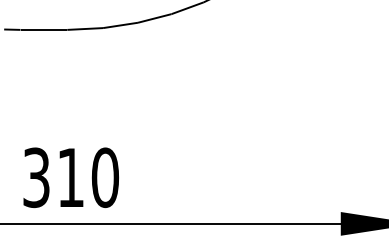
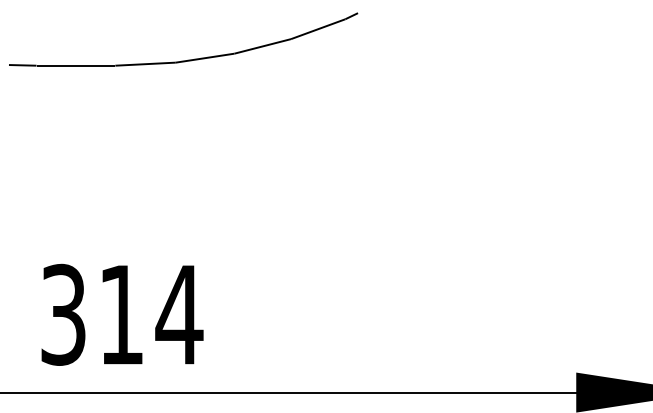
text: (105, 177) -> (179, 314), 310 -> 314

